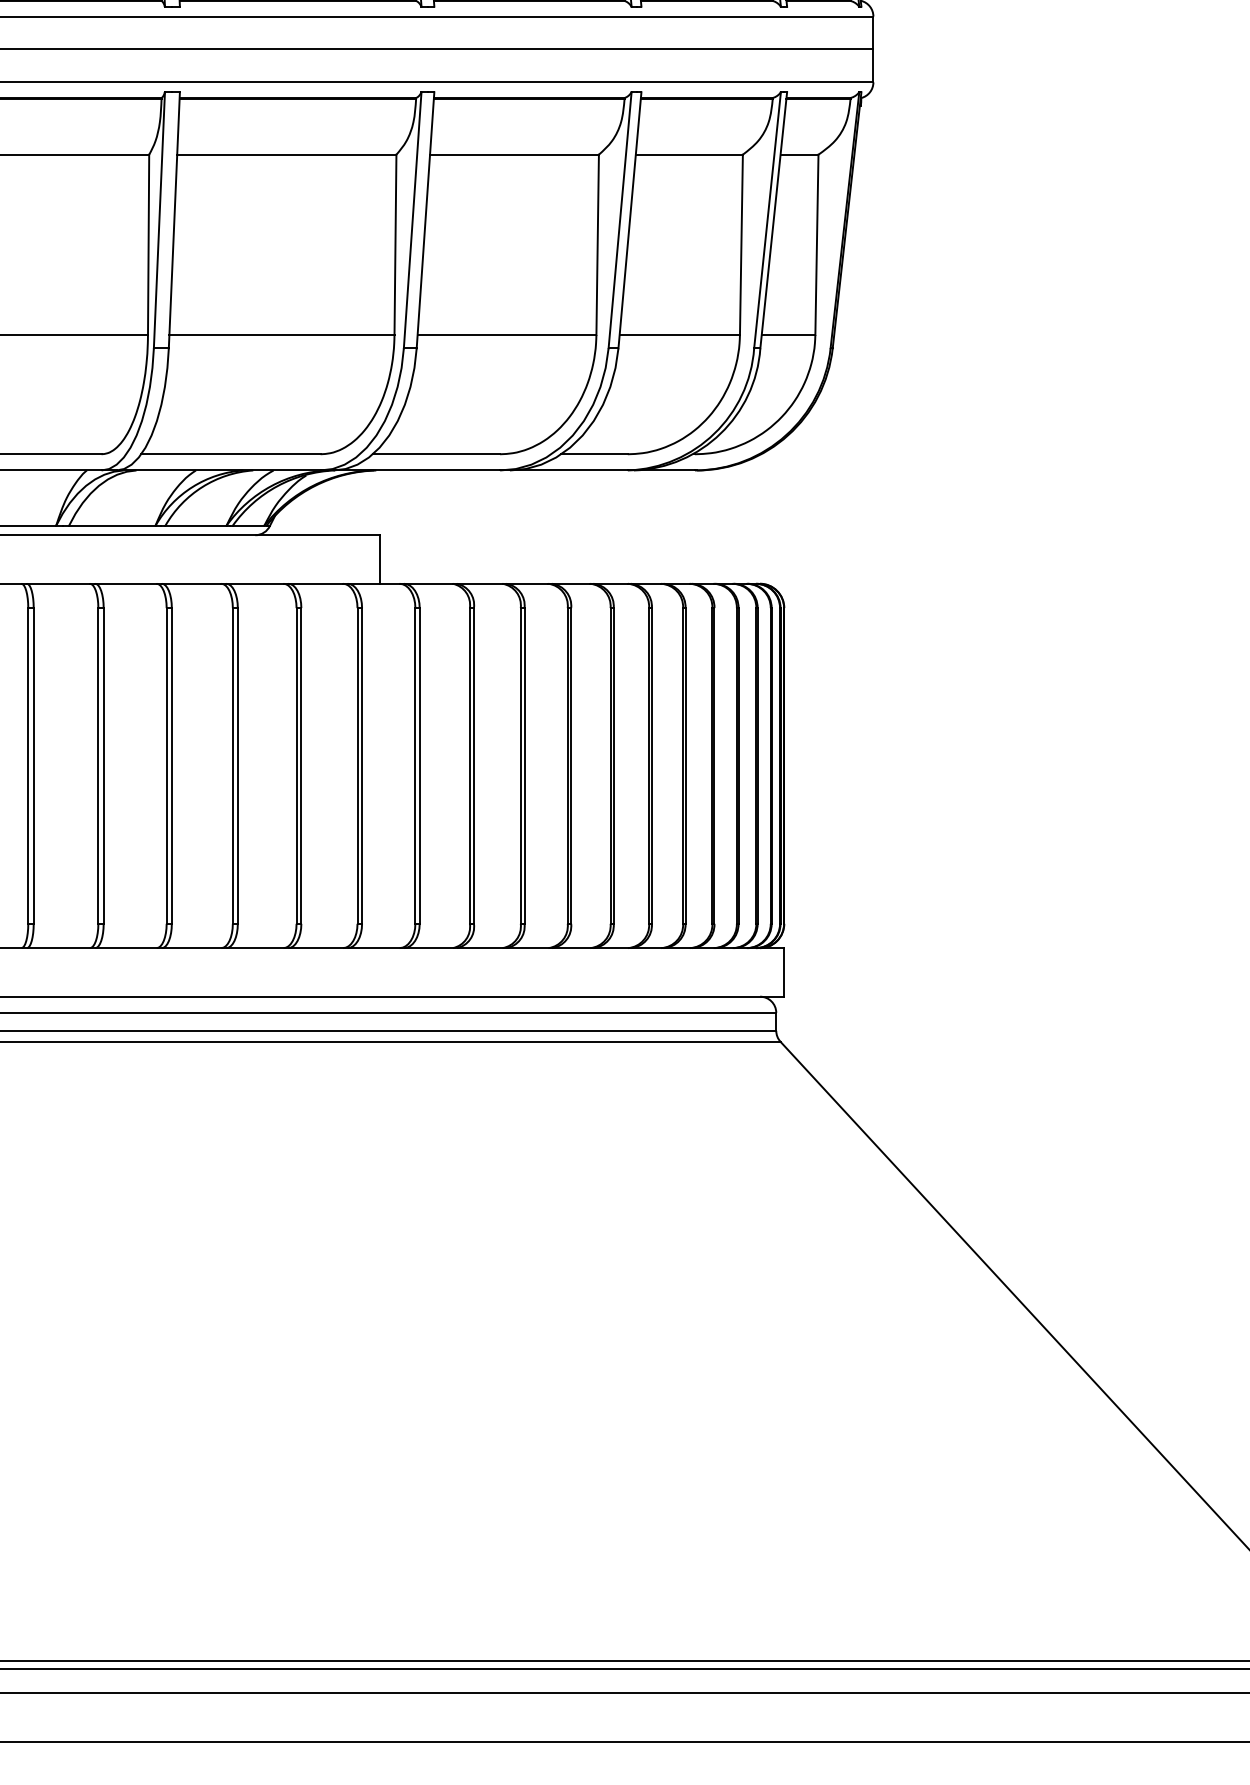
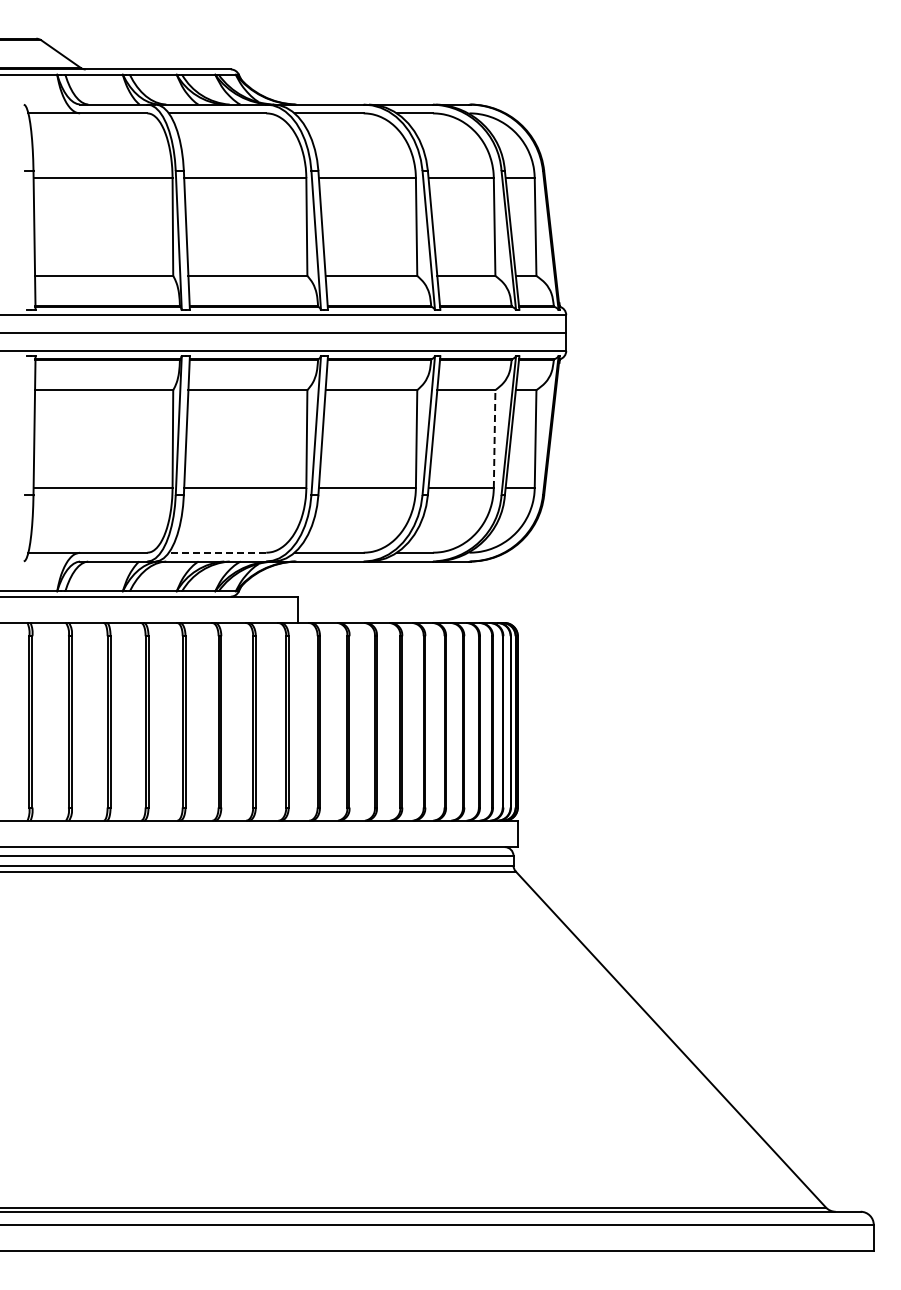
line: (741, 245) -> (494, 439), solid -> dashed
line: (230, 453) -> (217, 552), solid -> dashed

